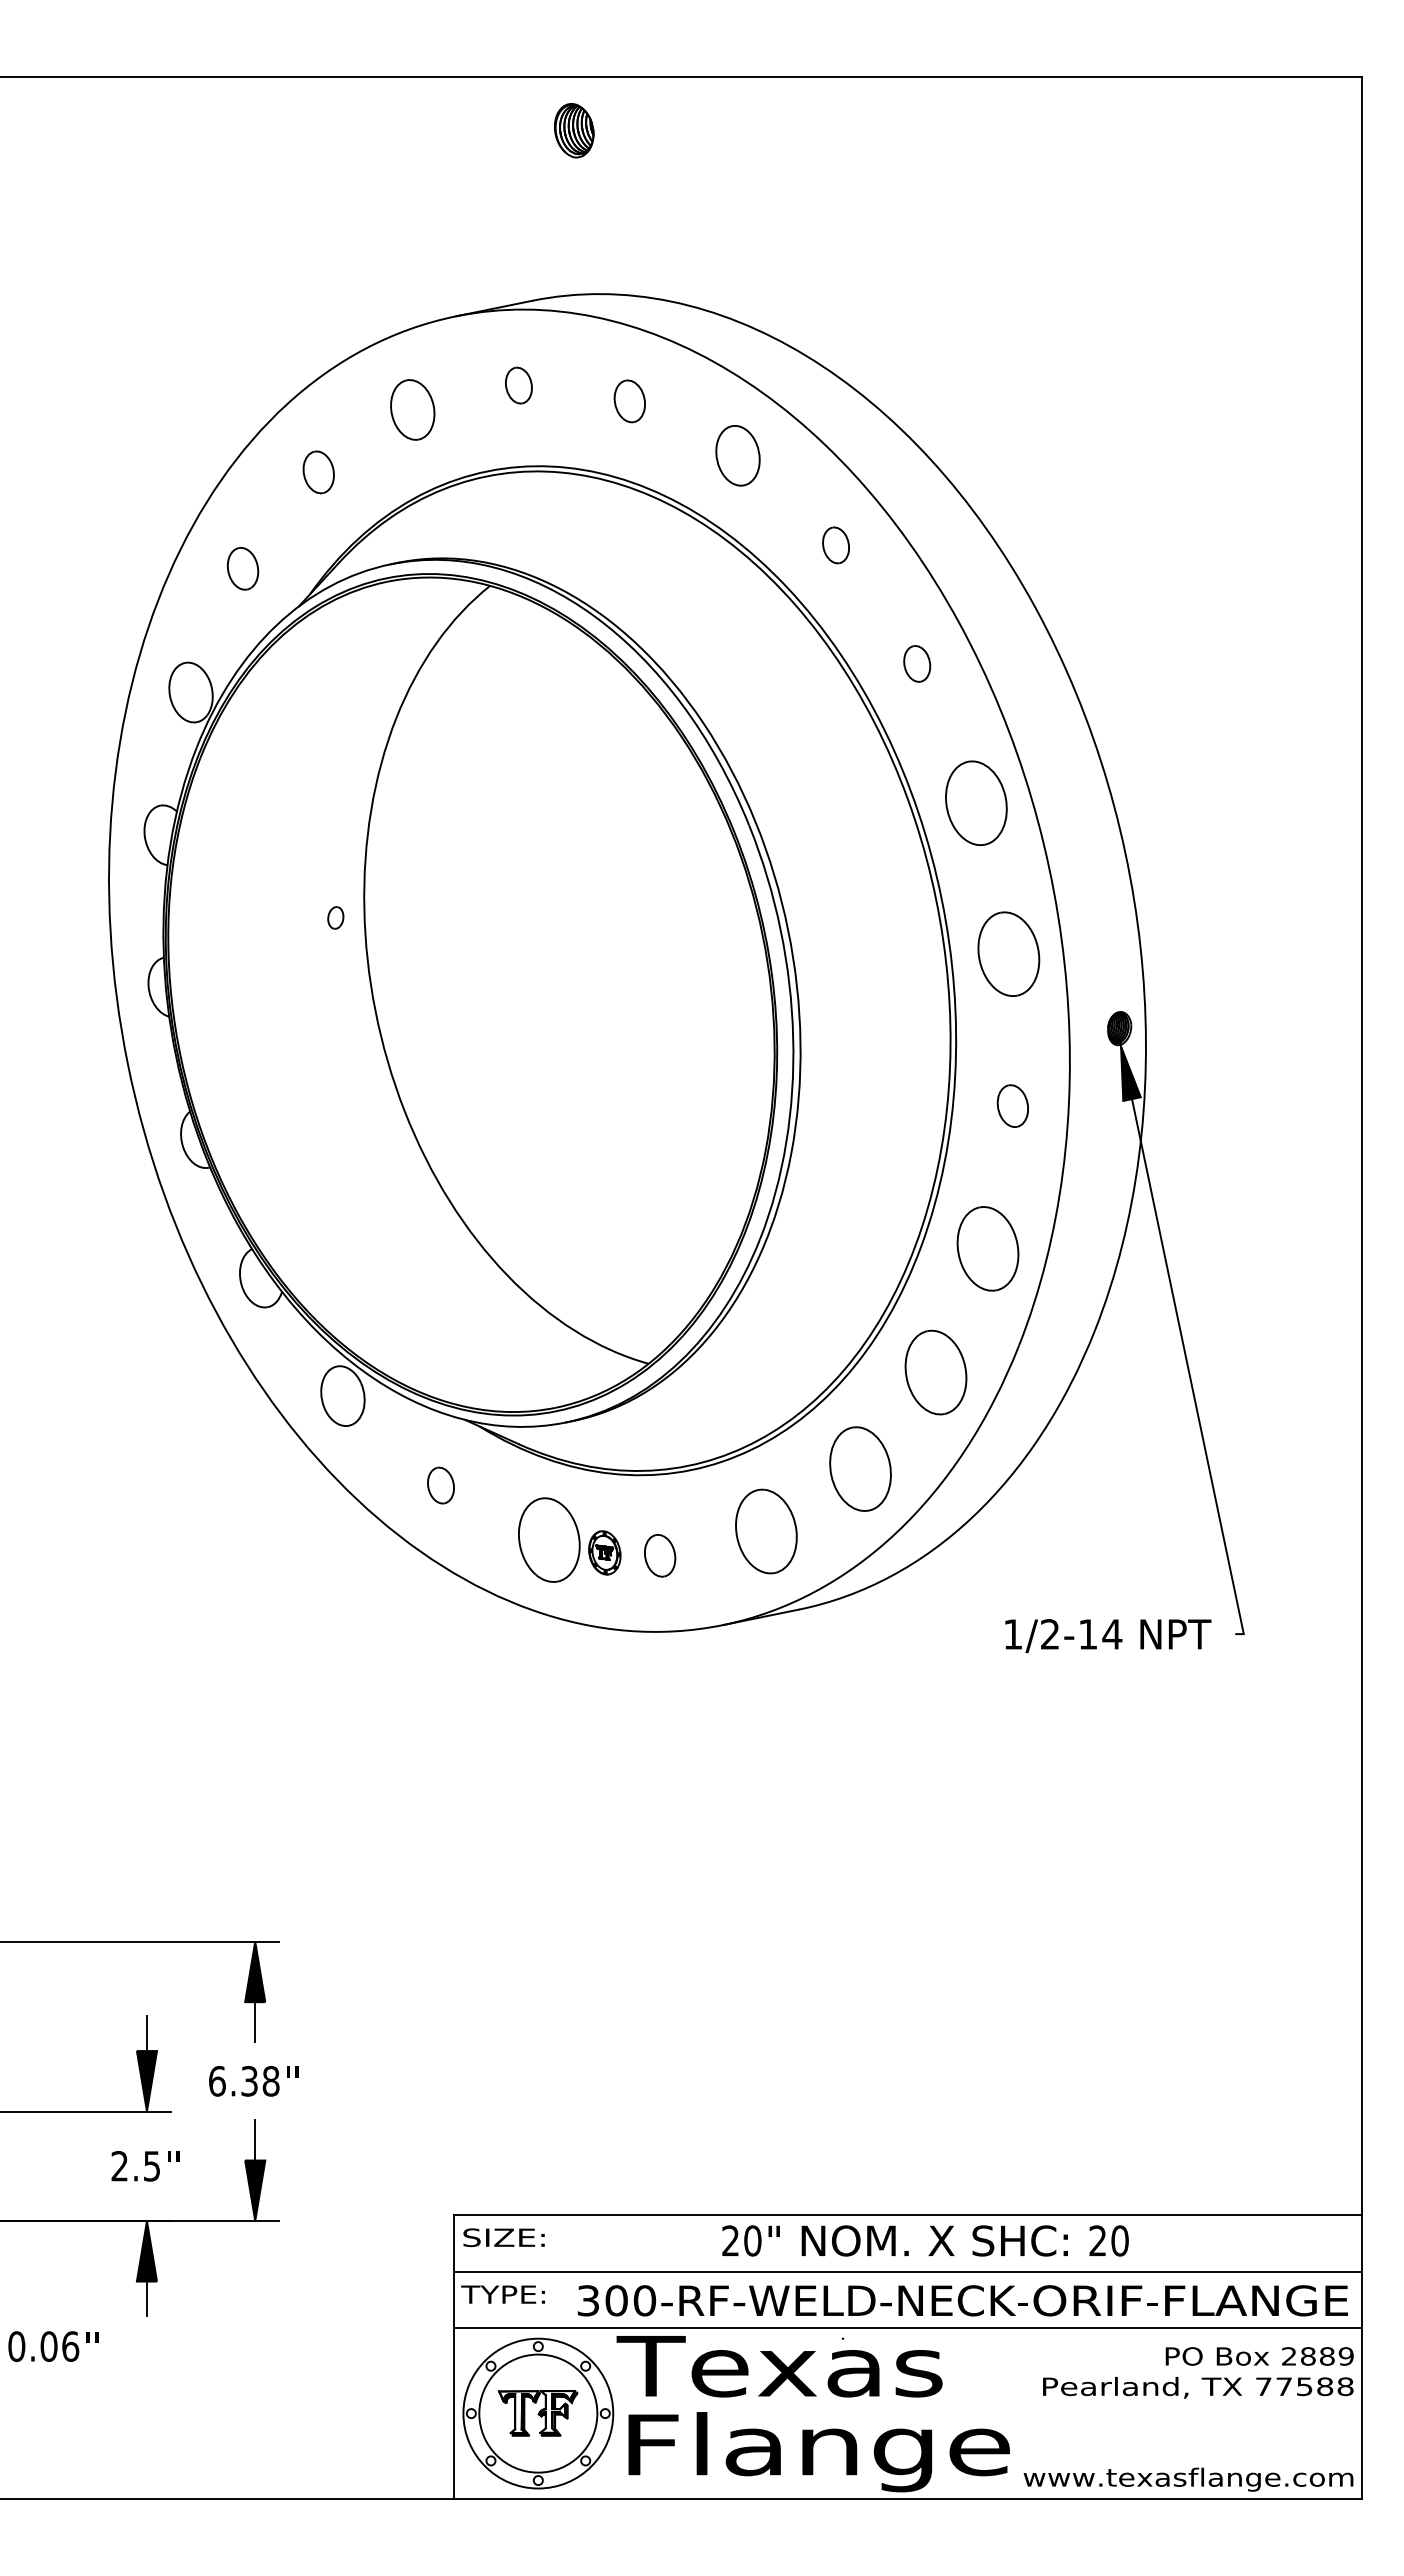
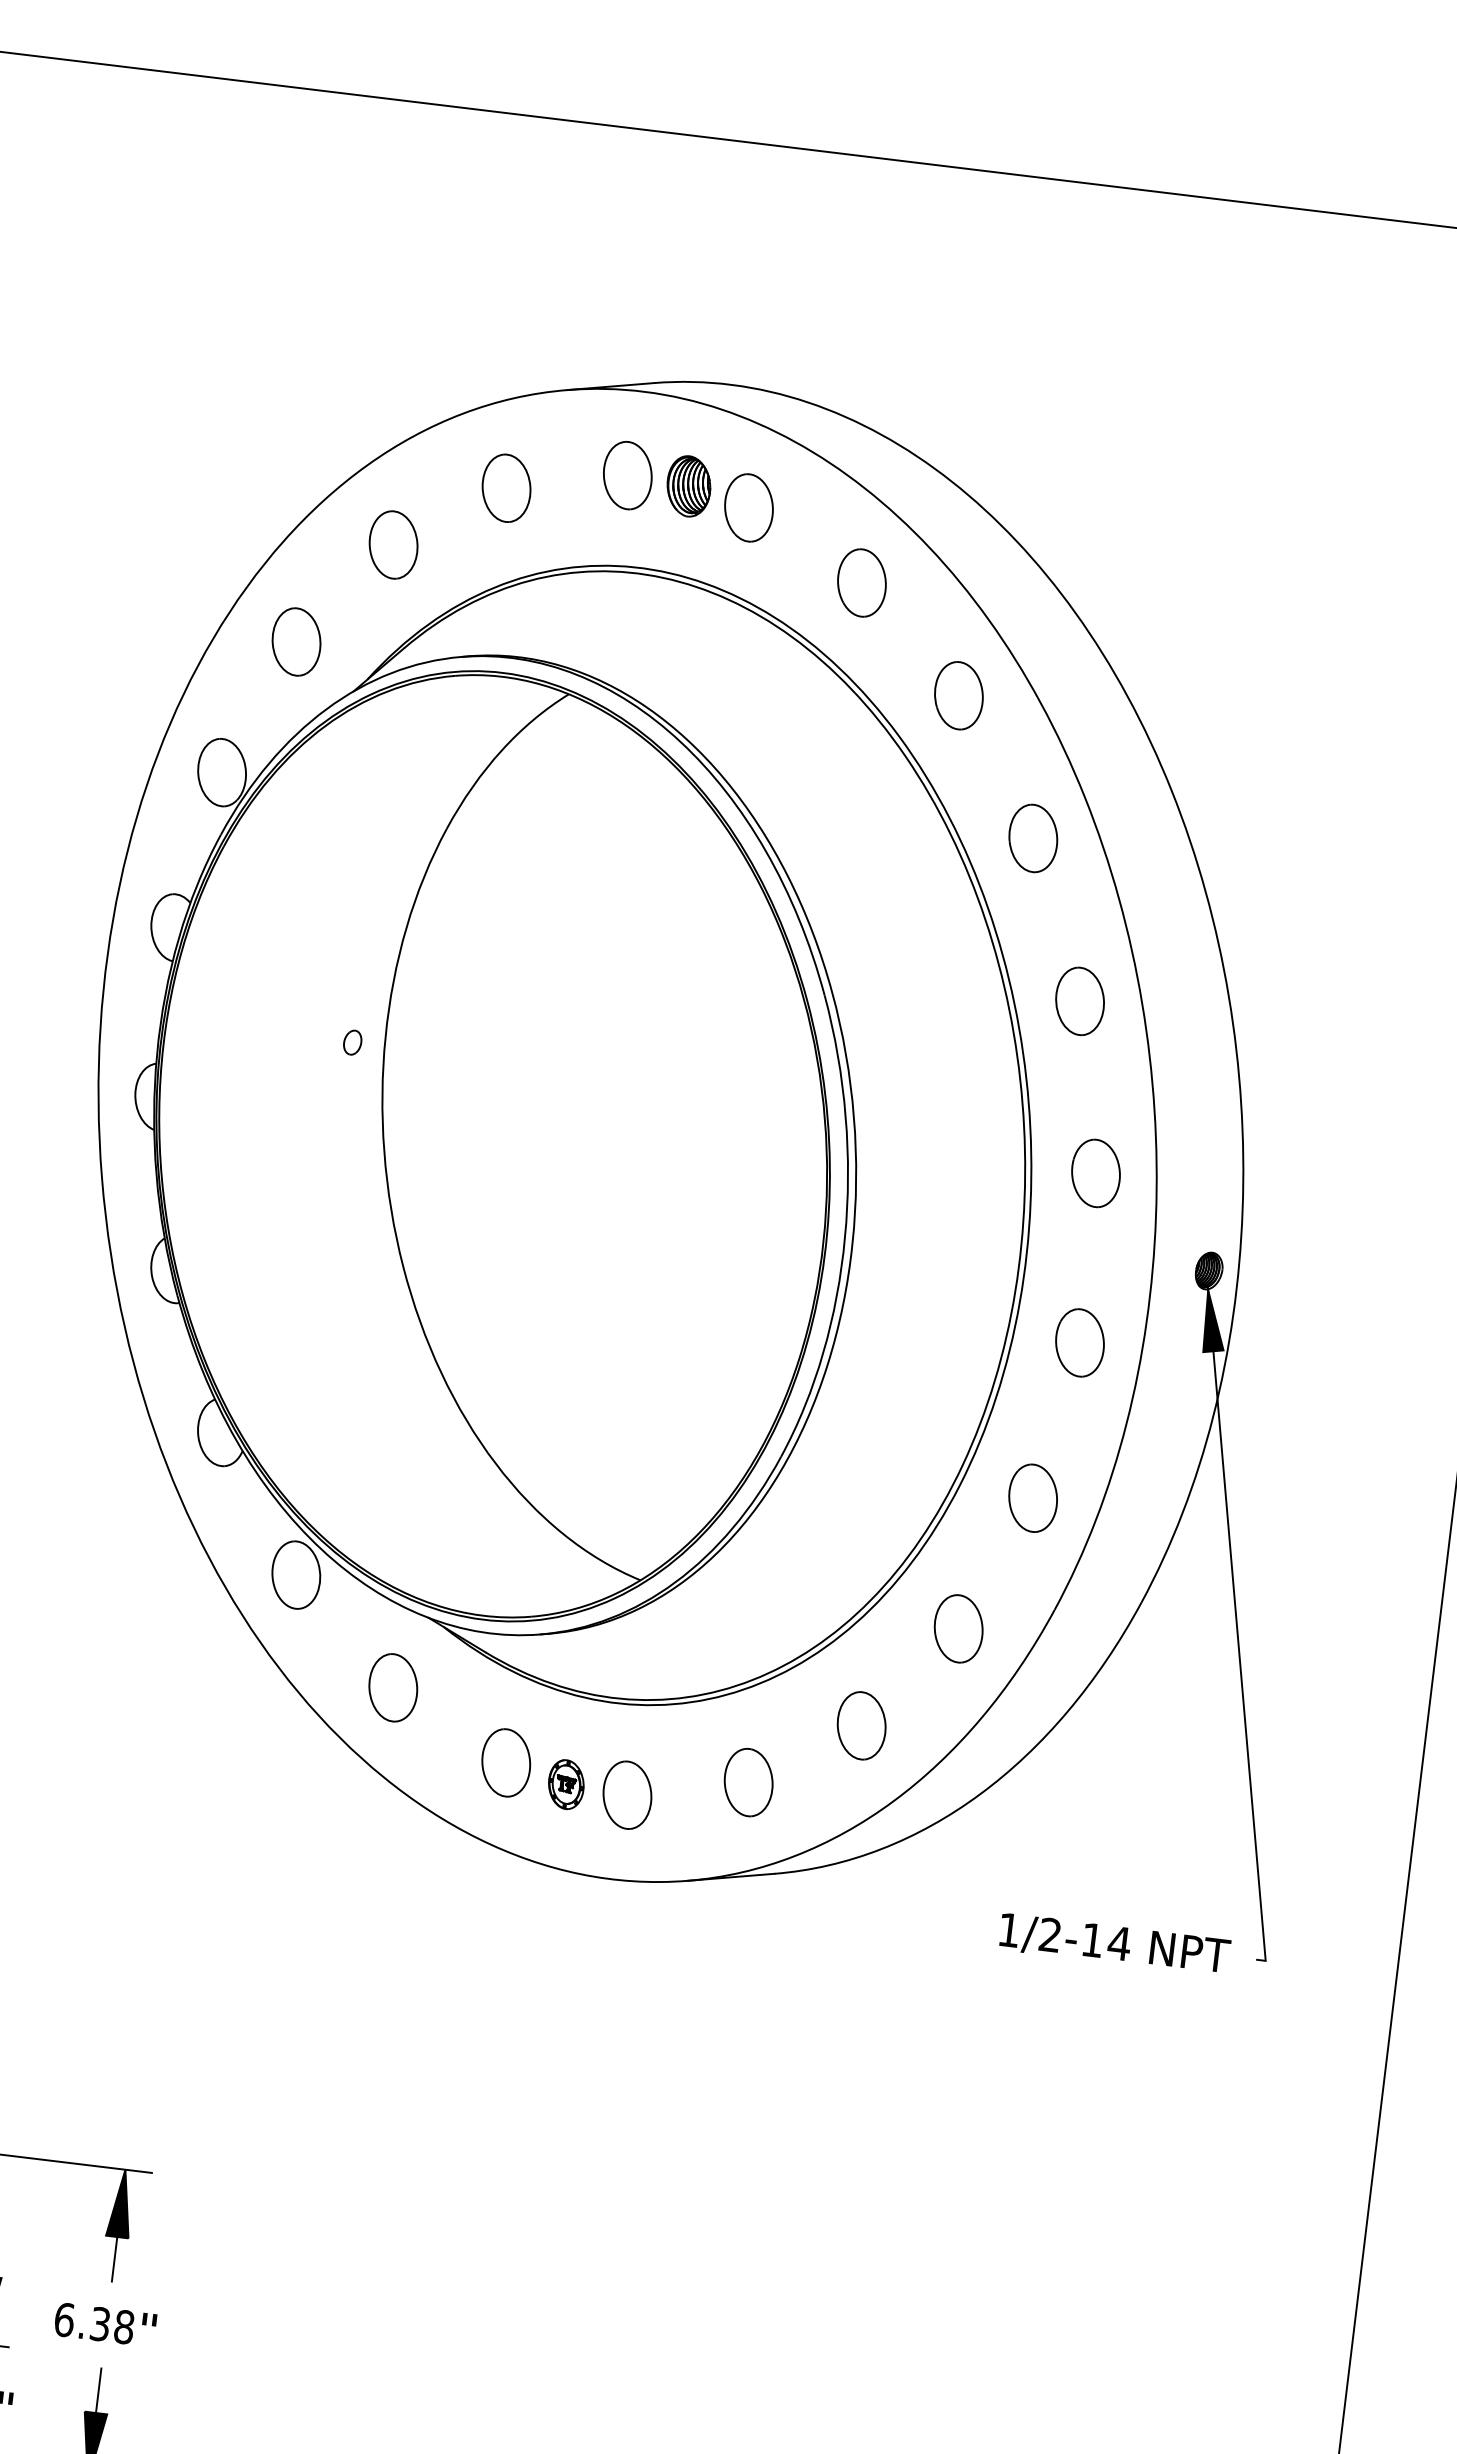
part: (574, 130) -> (689, 486), moved
part: (518, 385) -> (627, 475), size x1.67
part: (629, 401) -> (748, 508), size x1.43
part: (318, 472) -> (393, 545), size x1.43
part: (835, 545) -> (958, 695), size x1.67
part: (242, 568) -> (295, 641), size x1.43
part: (916, 663) -> (1032, 837), size x1.67
part: (975, 803) -> (1079, 1001), size x0.71
part: (1008, 953) -> (1095, 1172), size x0.71
part: (1012, 1105) -> (1079, 1342), size x1.43
part: (987, 1248) -> (1032, 1497), size x0.71
part: (935, 1372) -> (958, 1628), size x0.71
part: (859, 1468) -> (860, 1725), size x0.71
part: (440, 1485) -> (392, 1687), size x1.67
part: (765, 1531) -> (747, 1782), size x0.71
part: (548, 1539) -> (505, 1762), size x0.71
part: (659, 1555) -> (626, 1794), size x1.43

